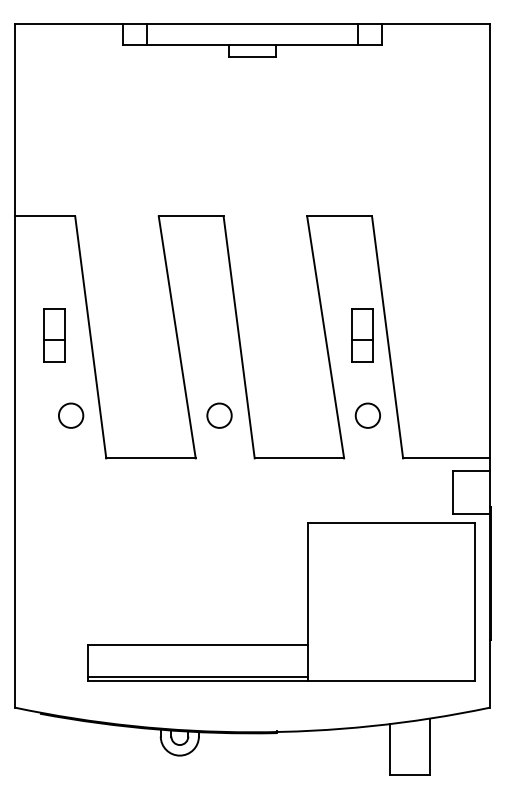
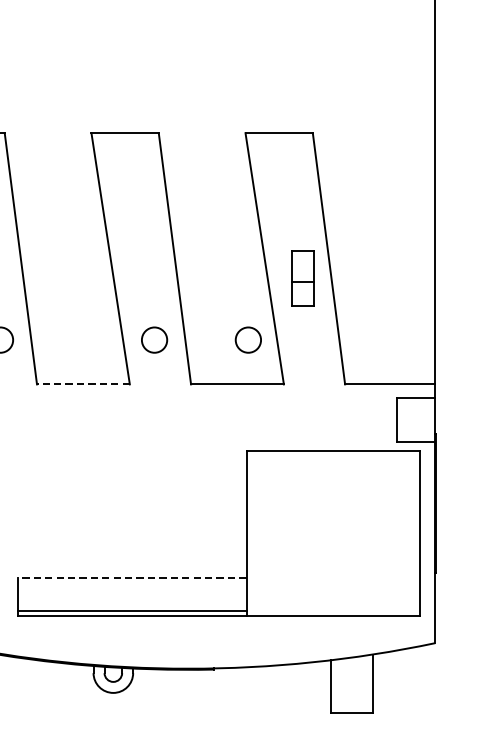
part: (362, 335) -> (302, 277), moved
circle: (367, 415) -> (247, 339), moved
line: (151, 458) -> (83, 384), solid -> dashed
line: (197, 645) -> (131, 578), solid -> dashed

